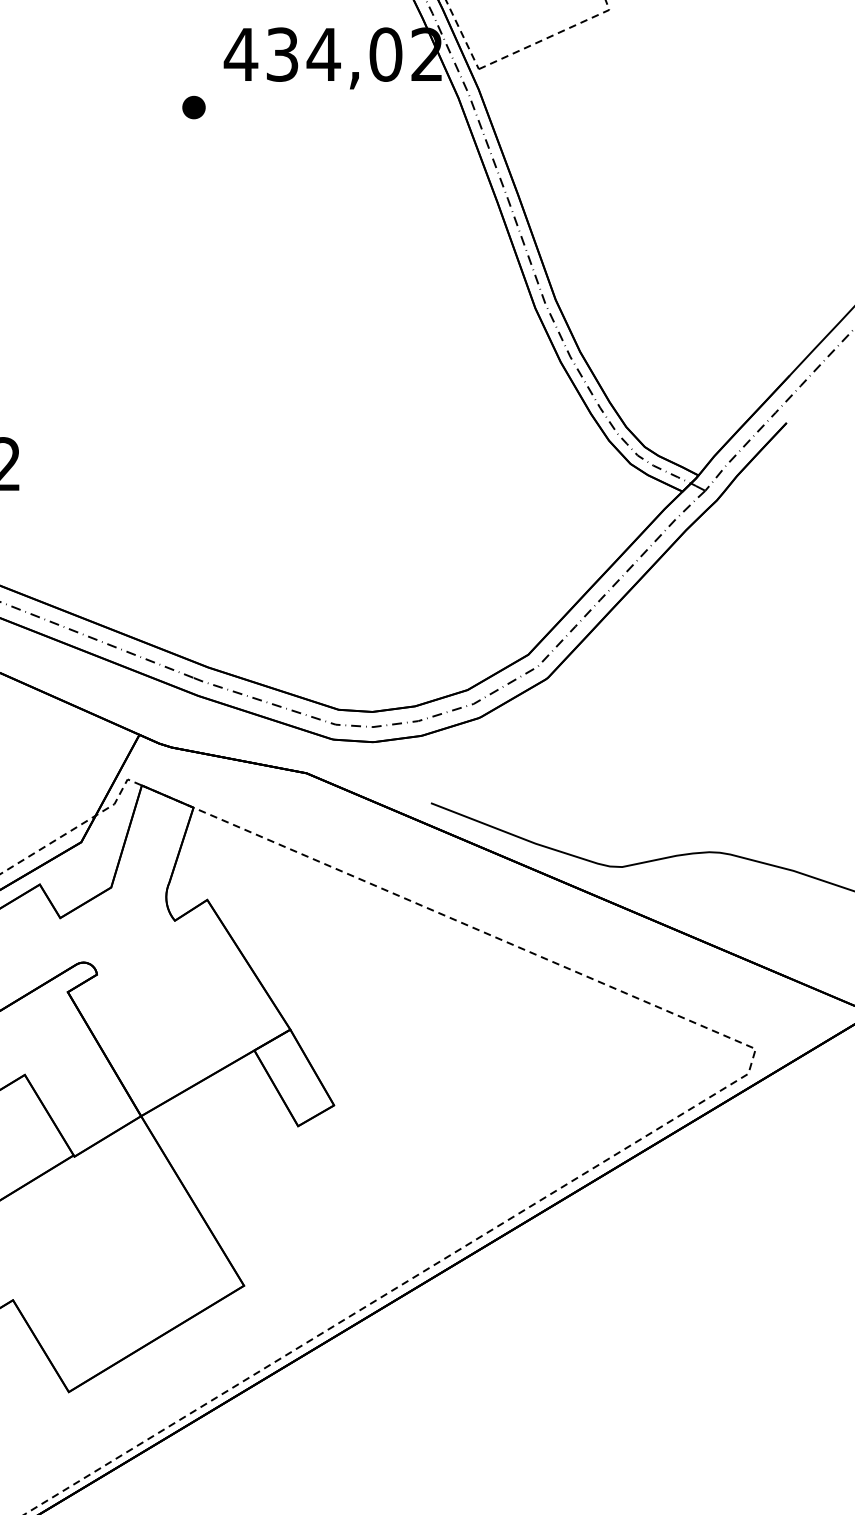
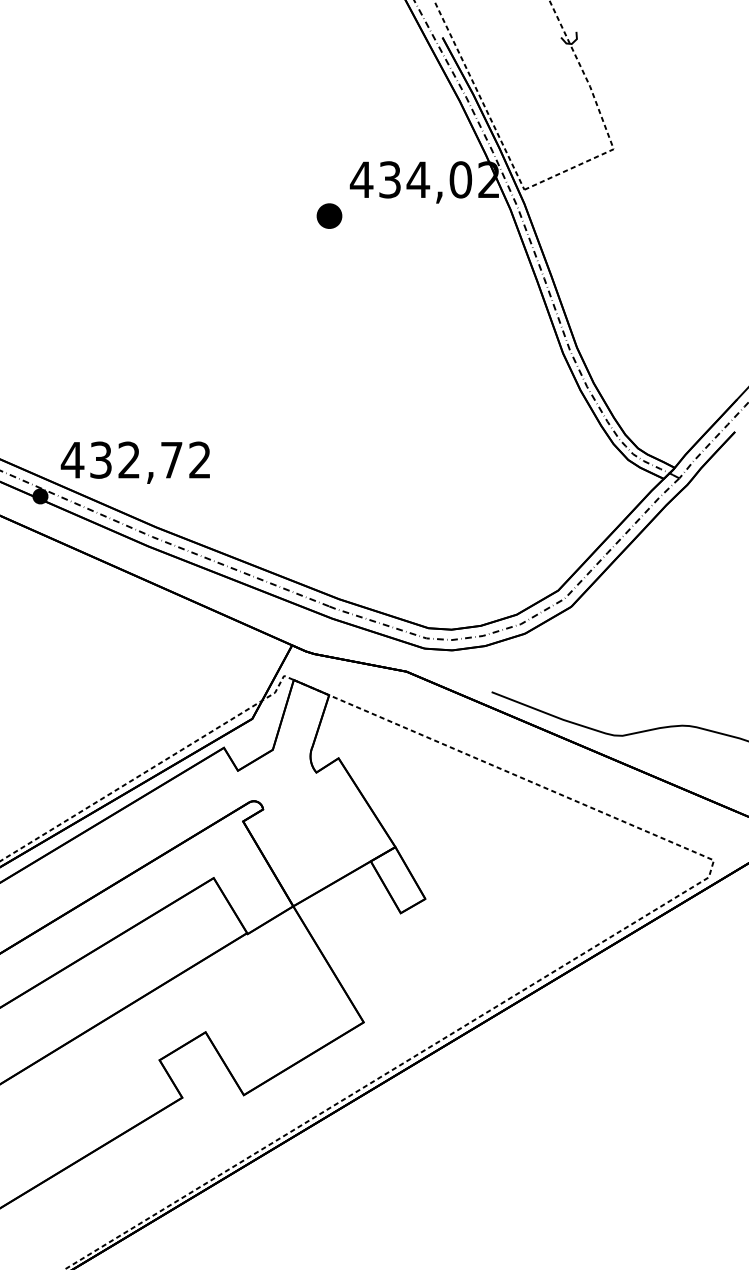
part: (194, 106) -> (329, 215), size x1.6

